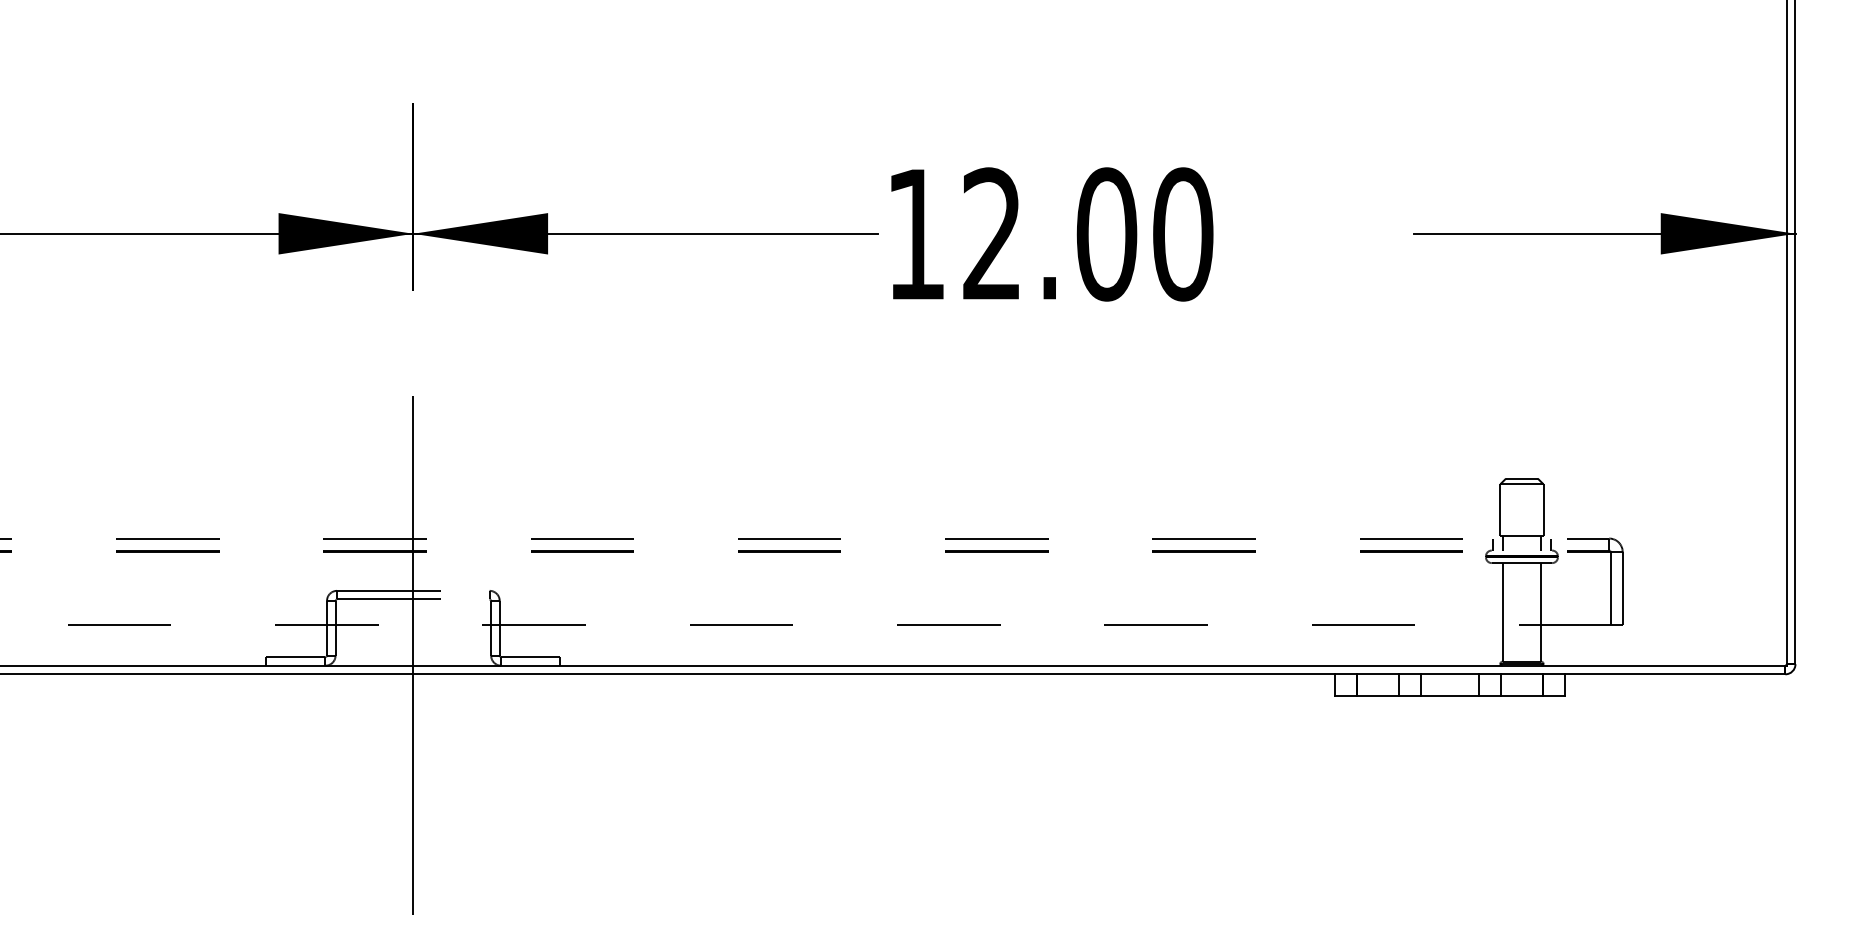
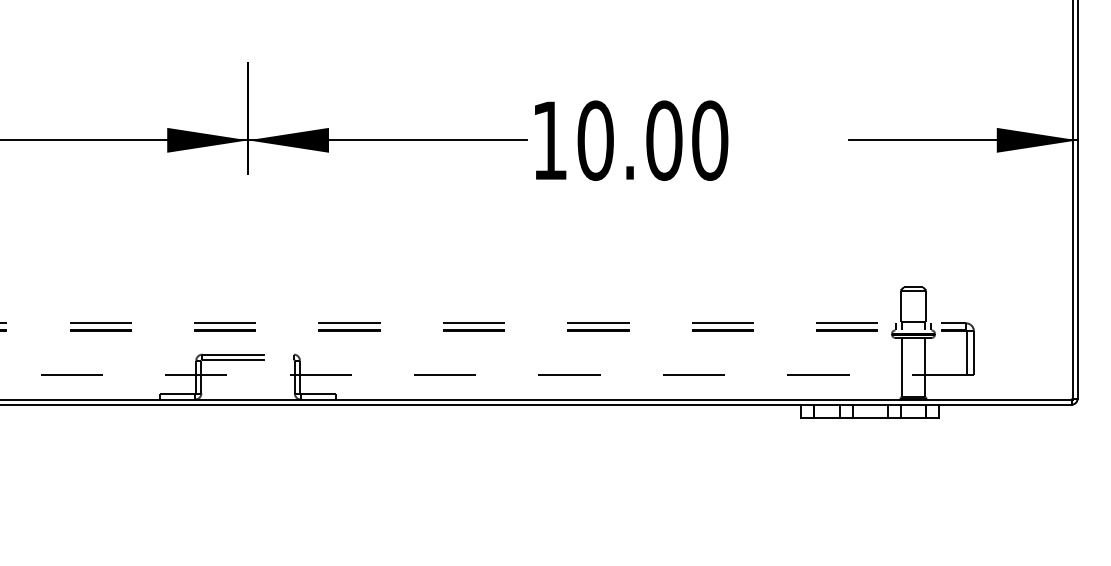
text: (992, 234) -> (595, 140), 12.00 -> 10.00
line: (414, 628) -> (248, 377), removed

